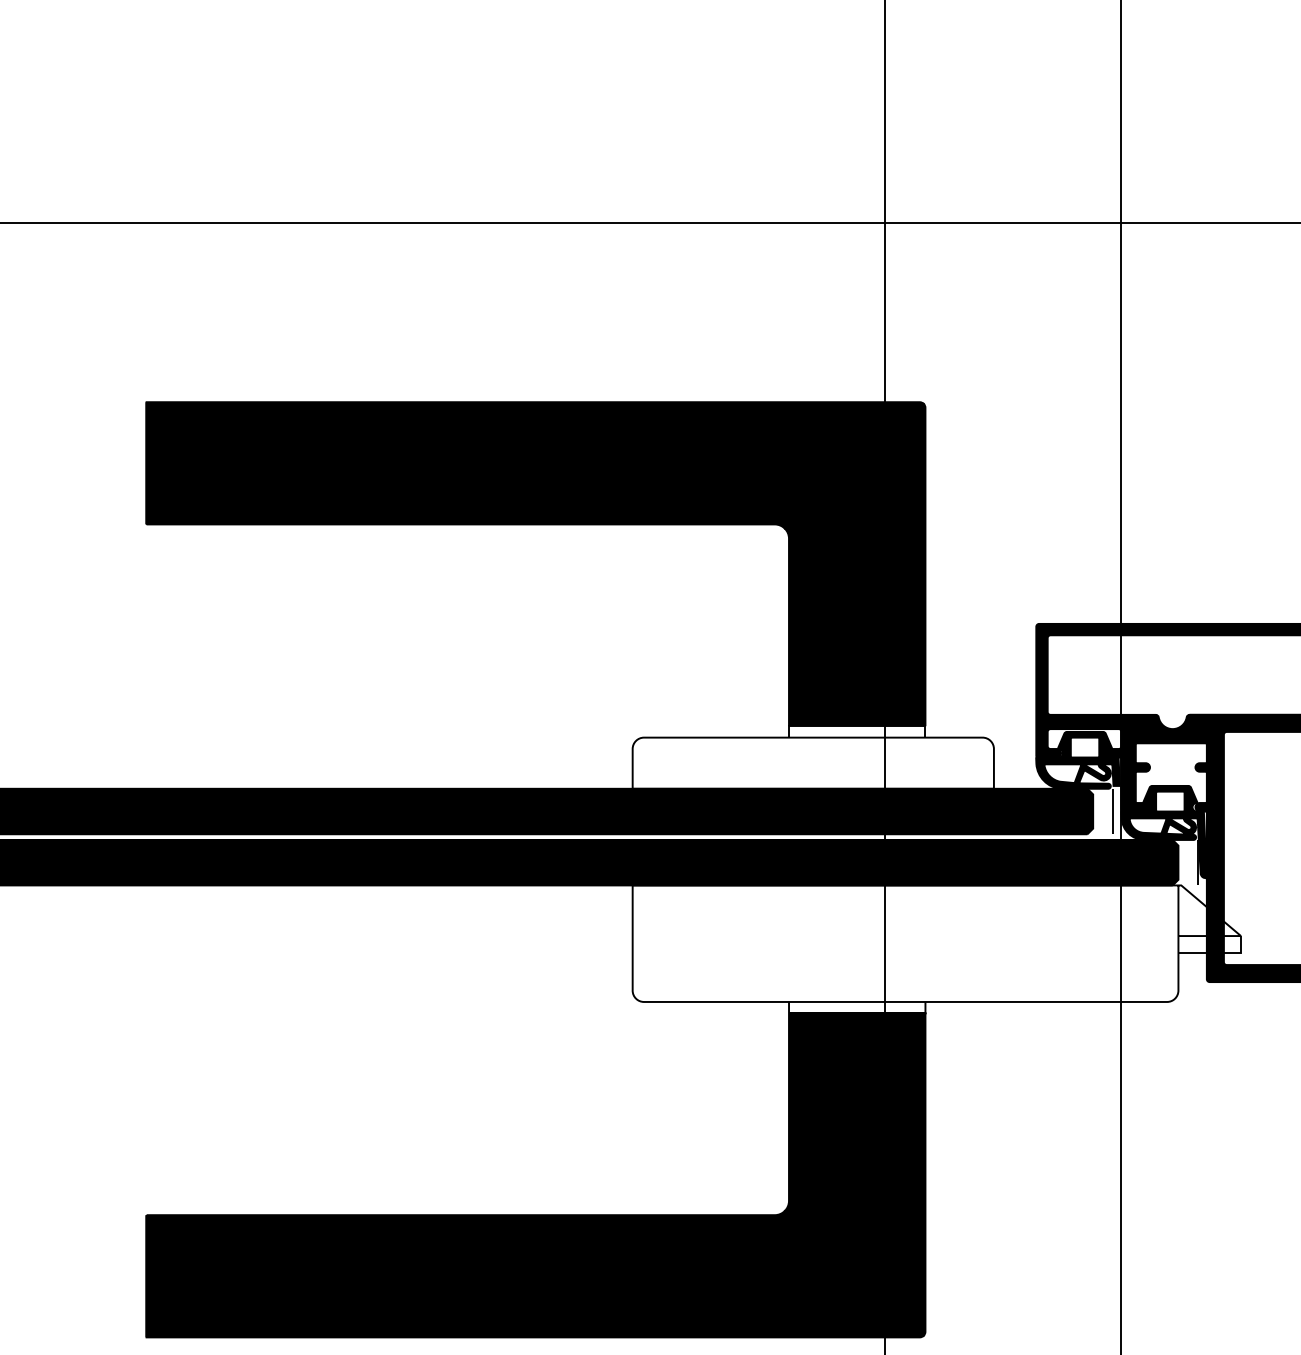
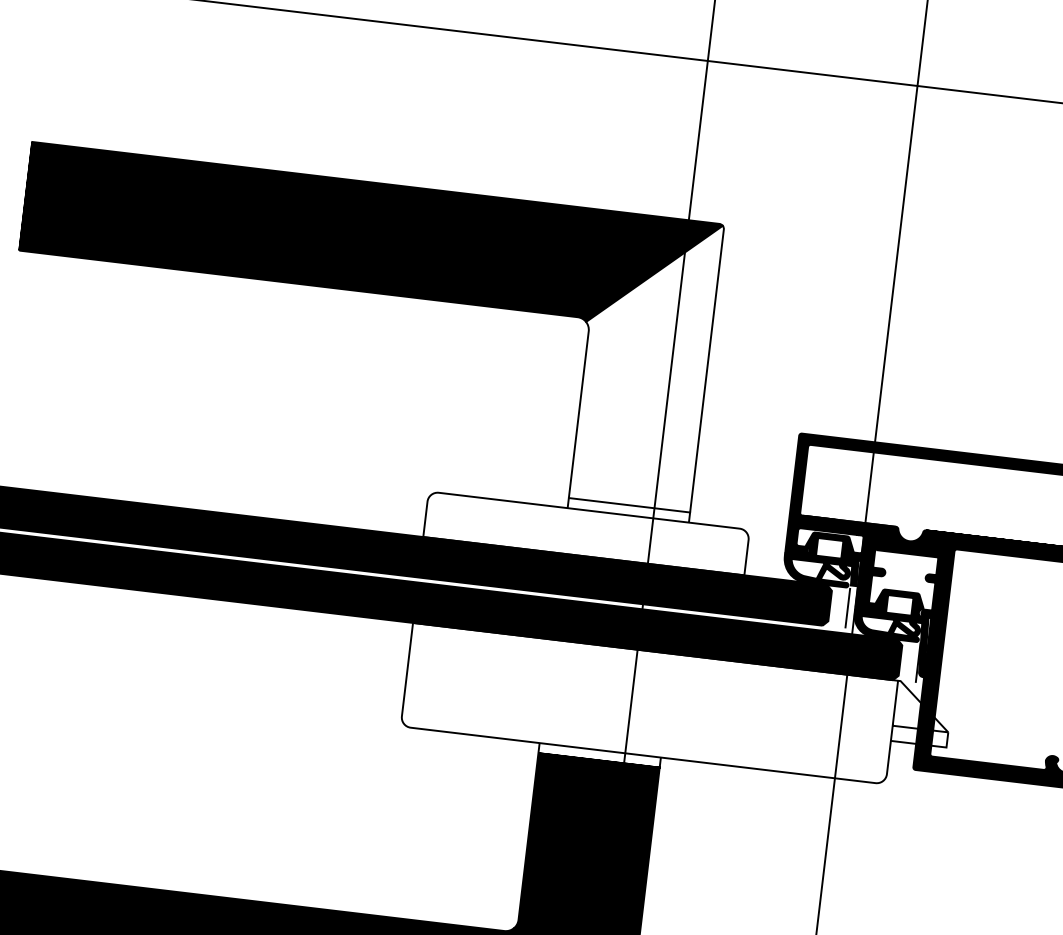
fill: (854, 564) -> (644, 361), removed

